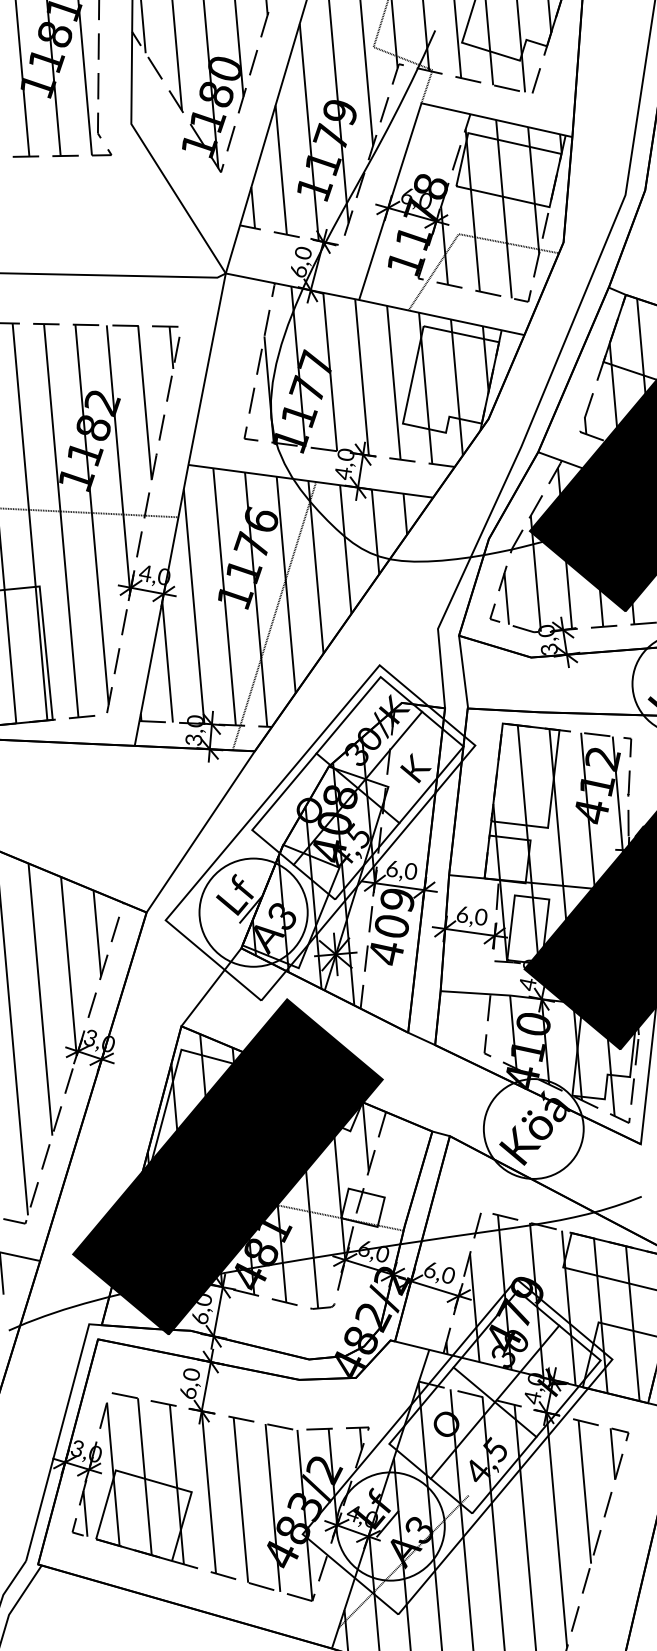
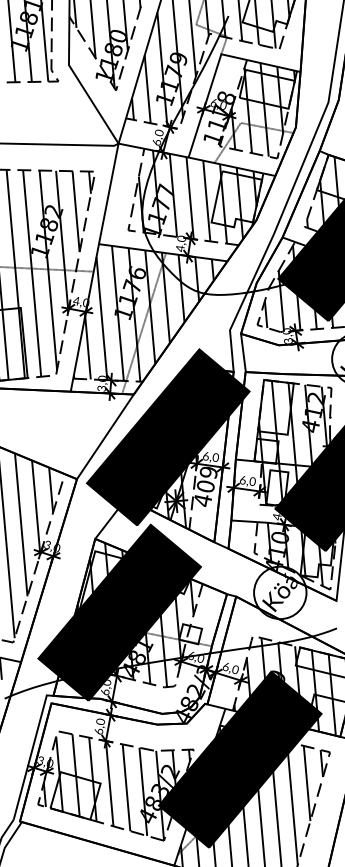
fill: (320, 833) -> (168, 437), added
fill: (456, 1446) -> (239, 759), added

